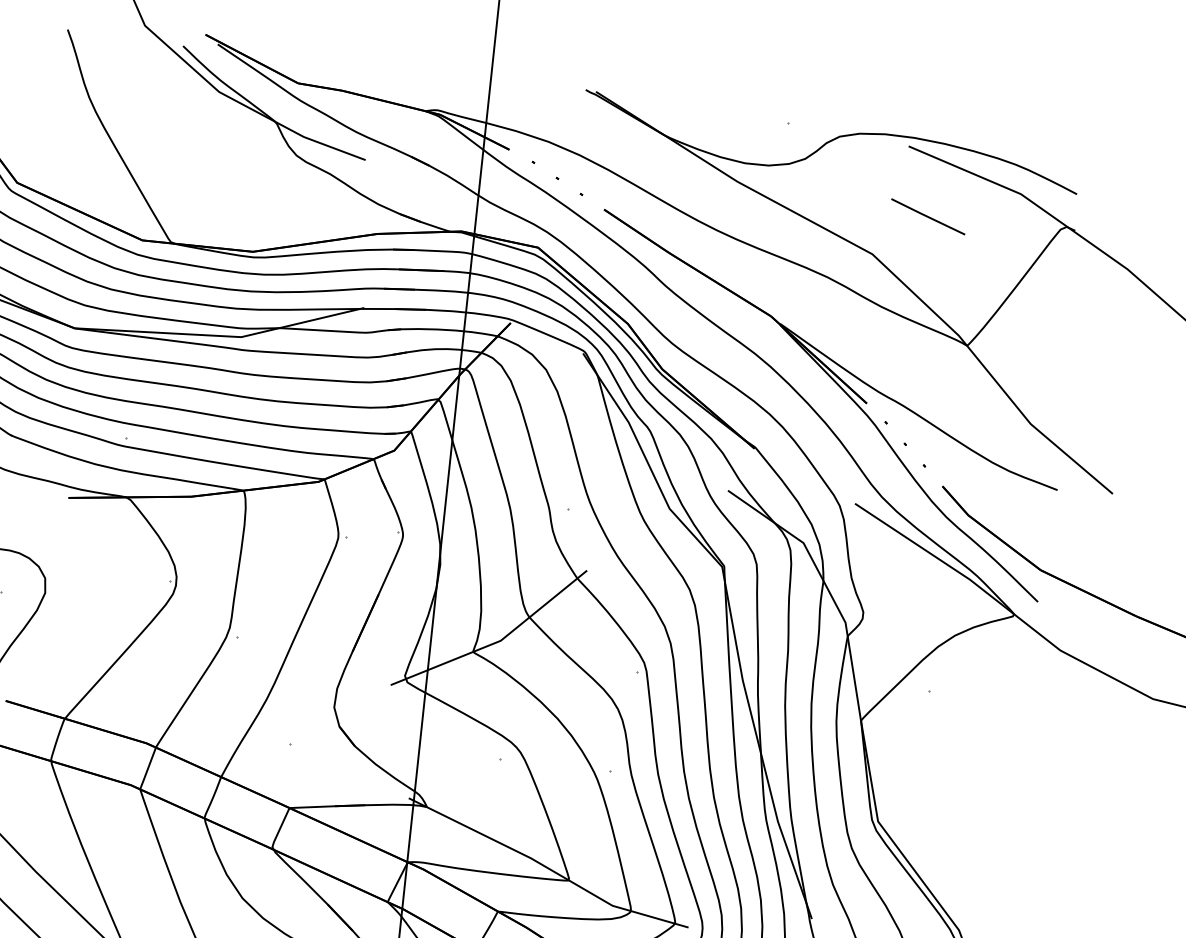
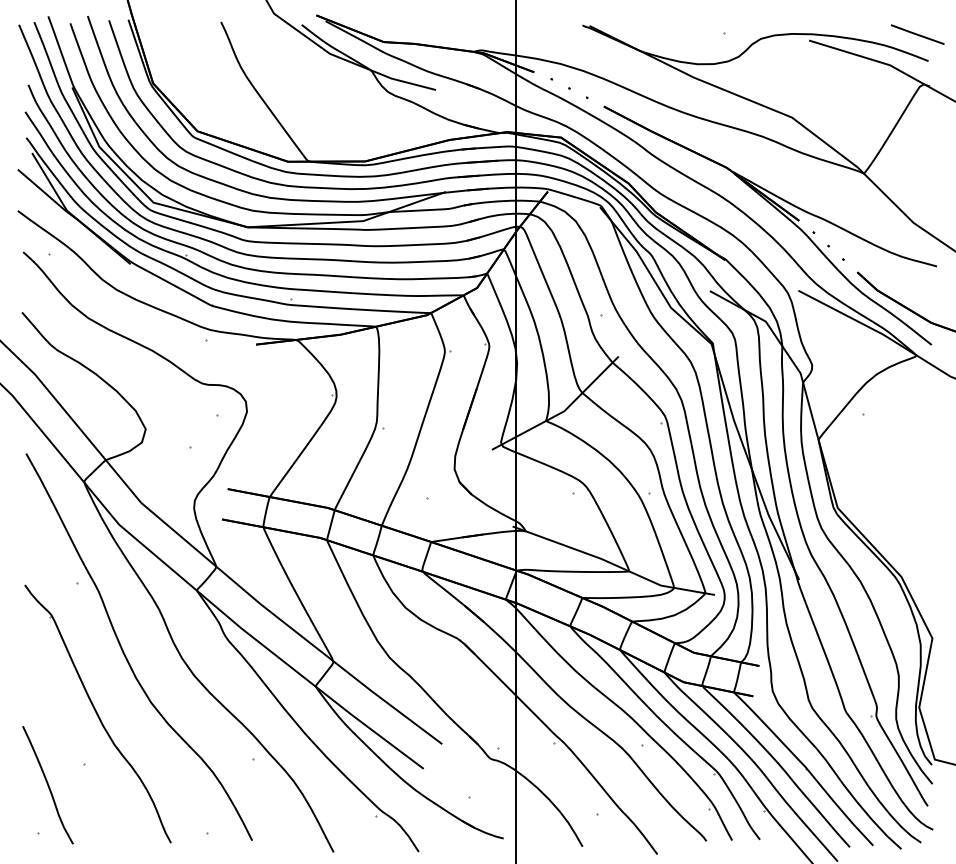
line: (927, 216) -> (917, 34), moved

